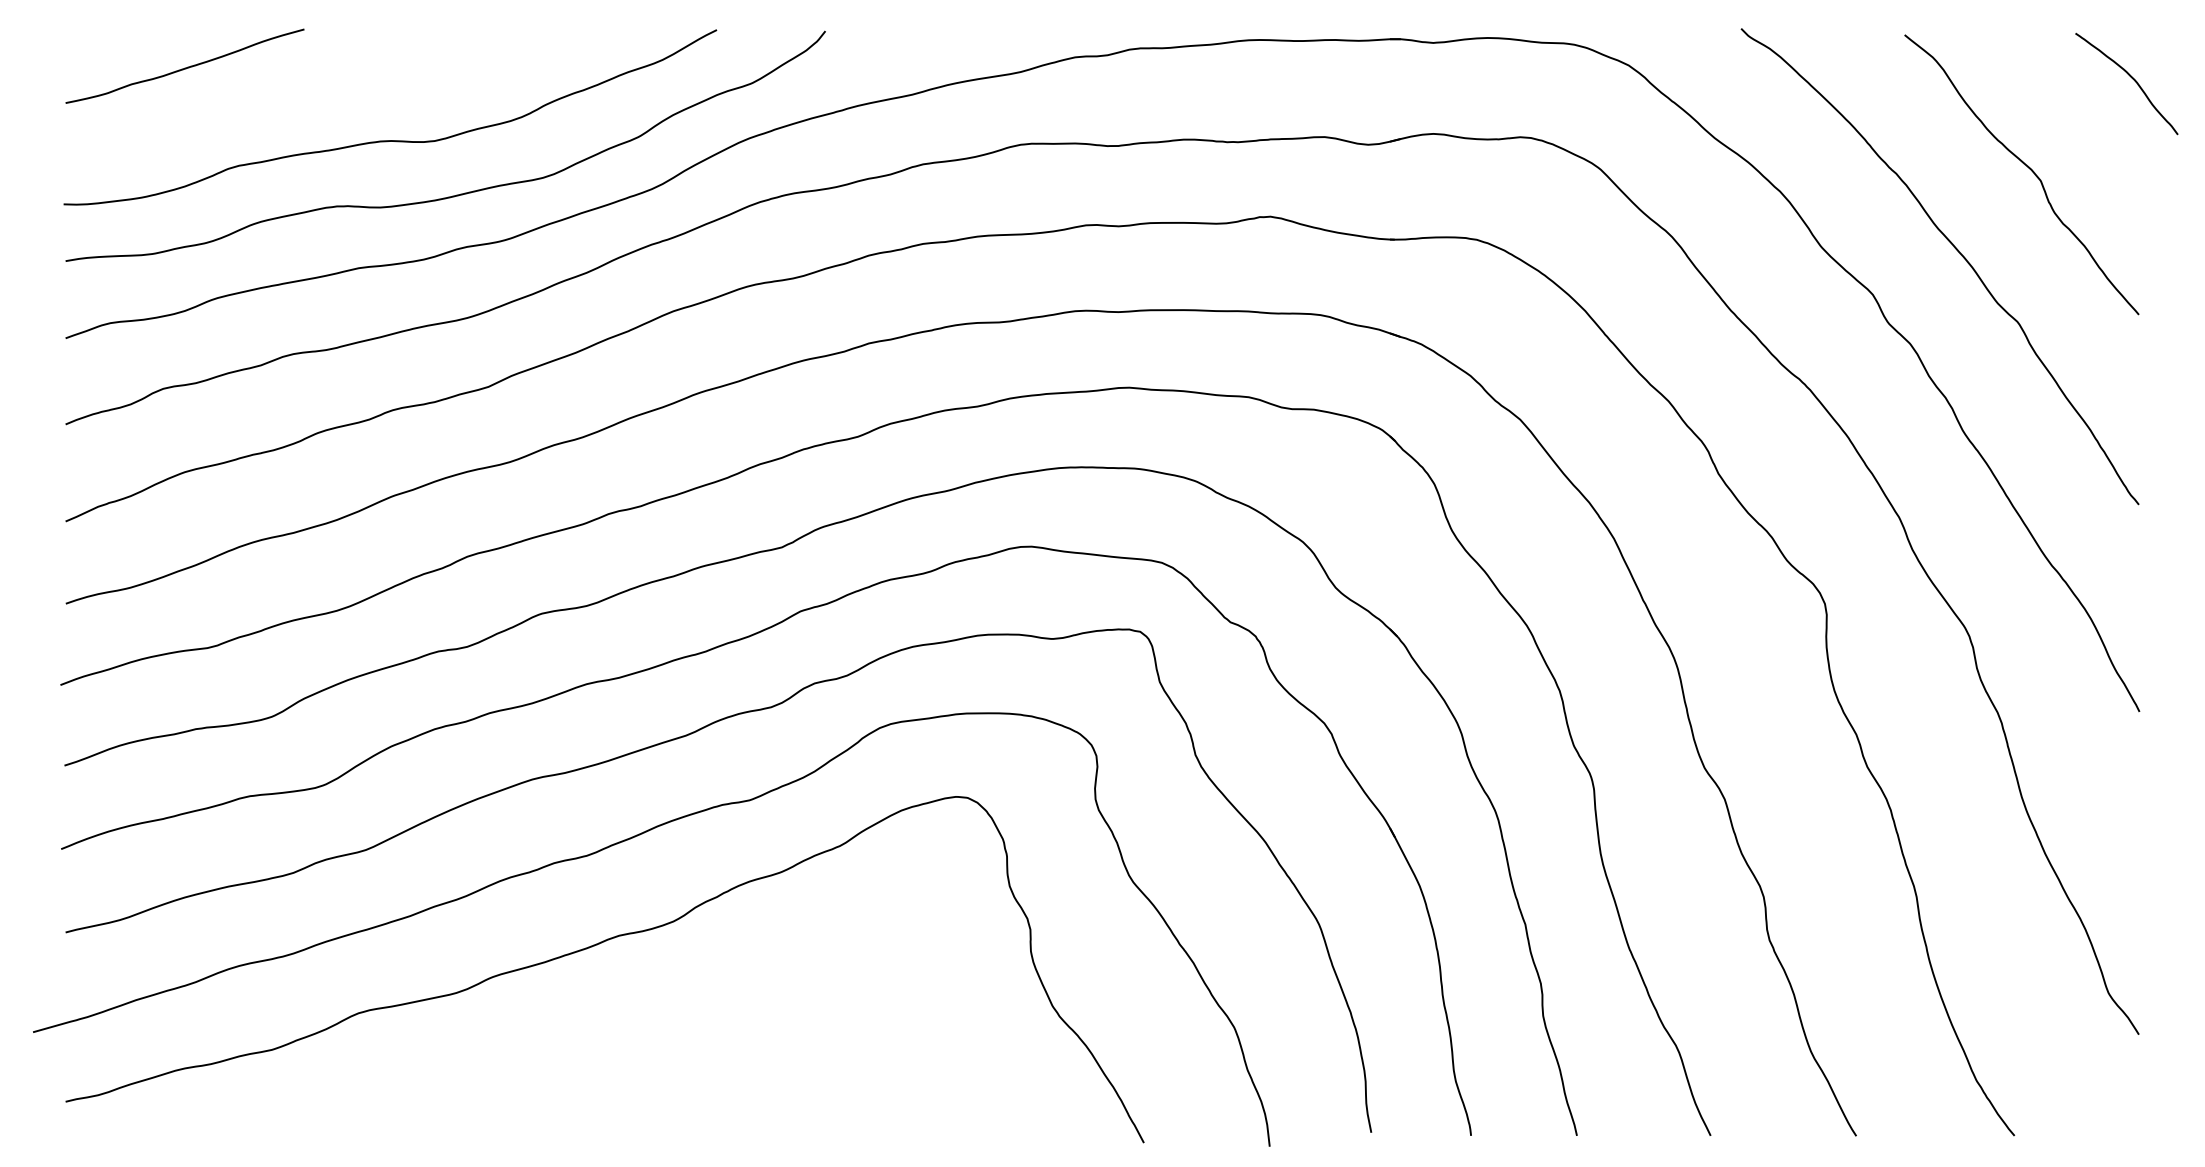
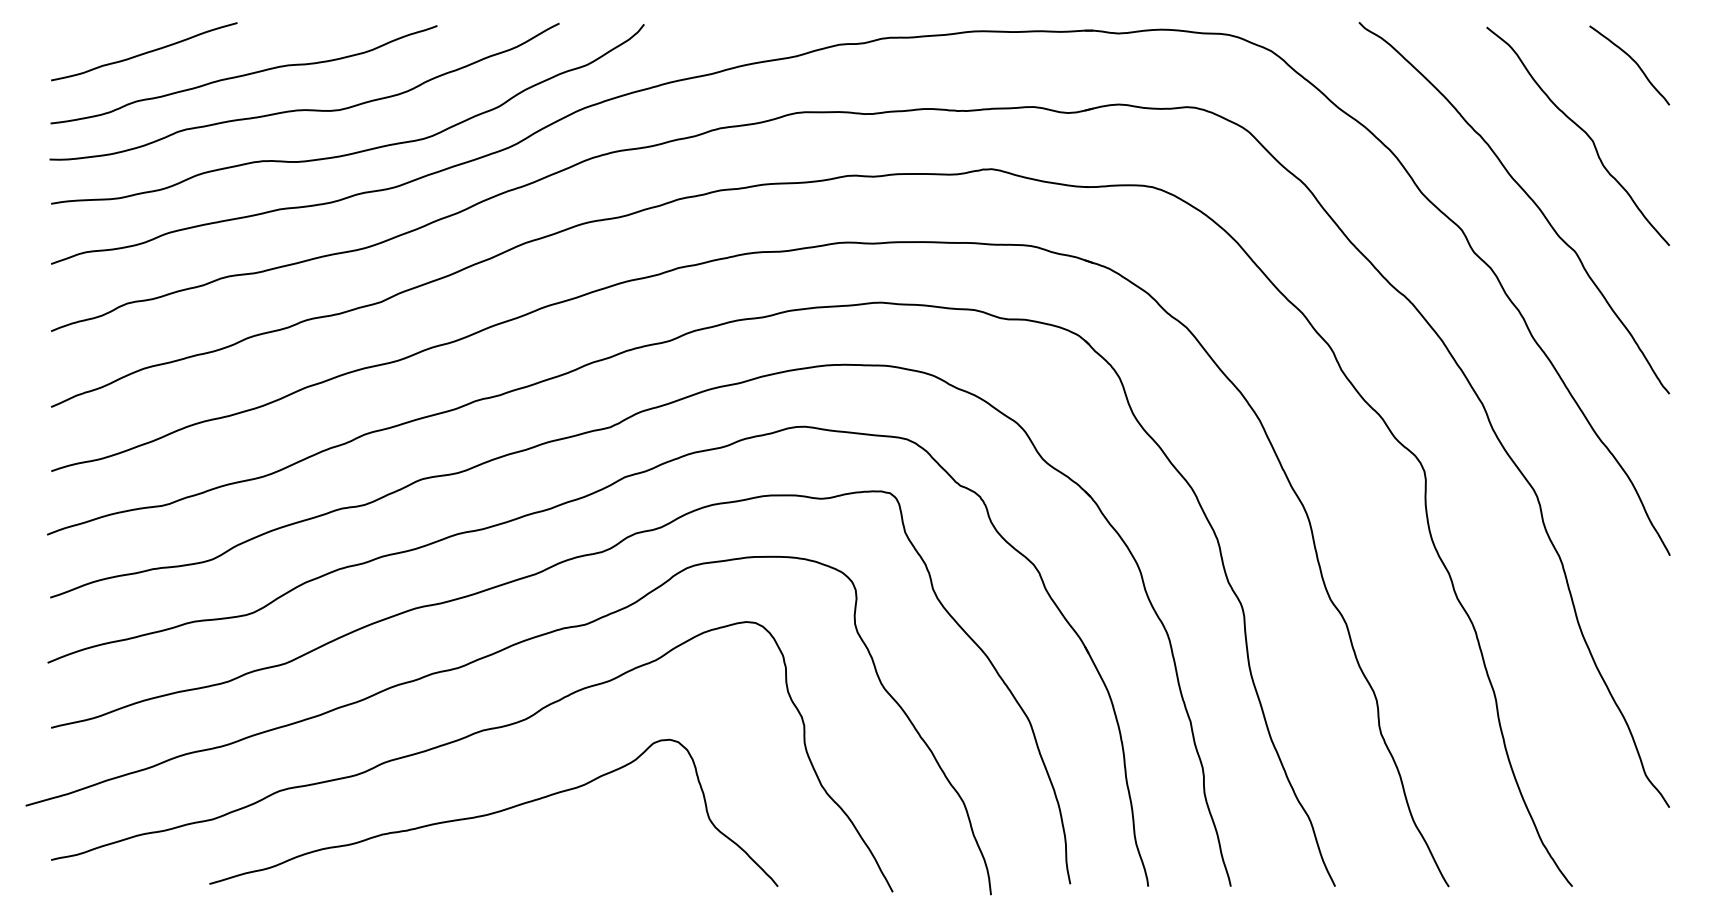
curve: (2131, 78) -> (1633, 61), moved
curve: (312, 95) -> (243, 74), added
curve: (632, 1041) -> (493, 813), added

